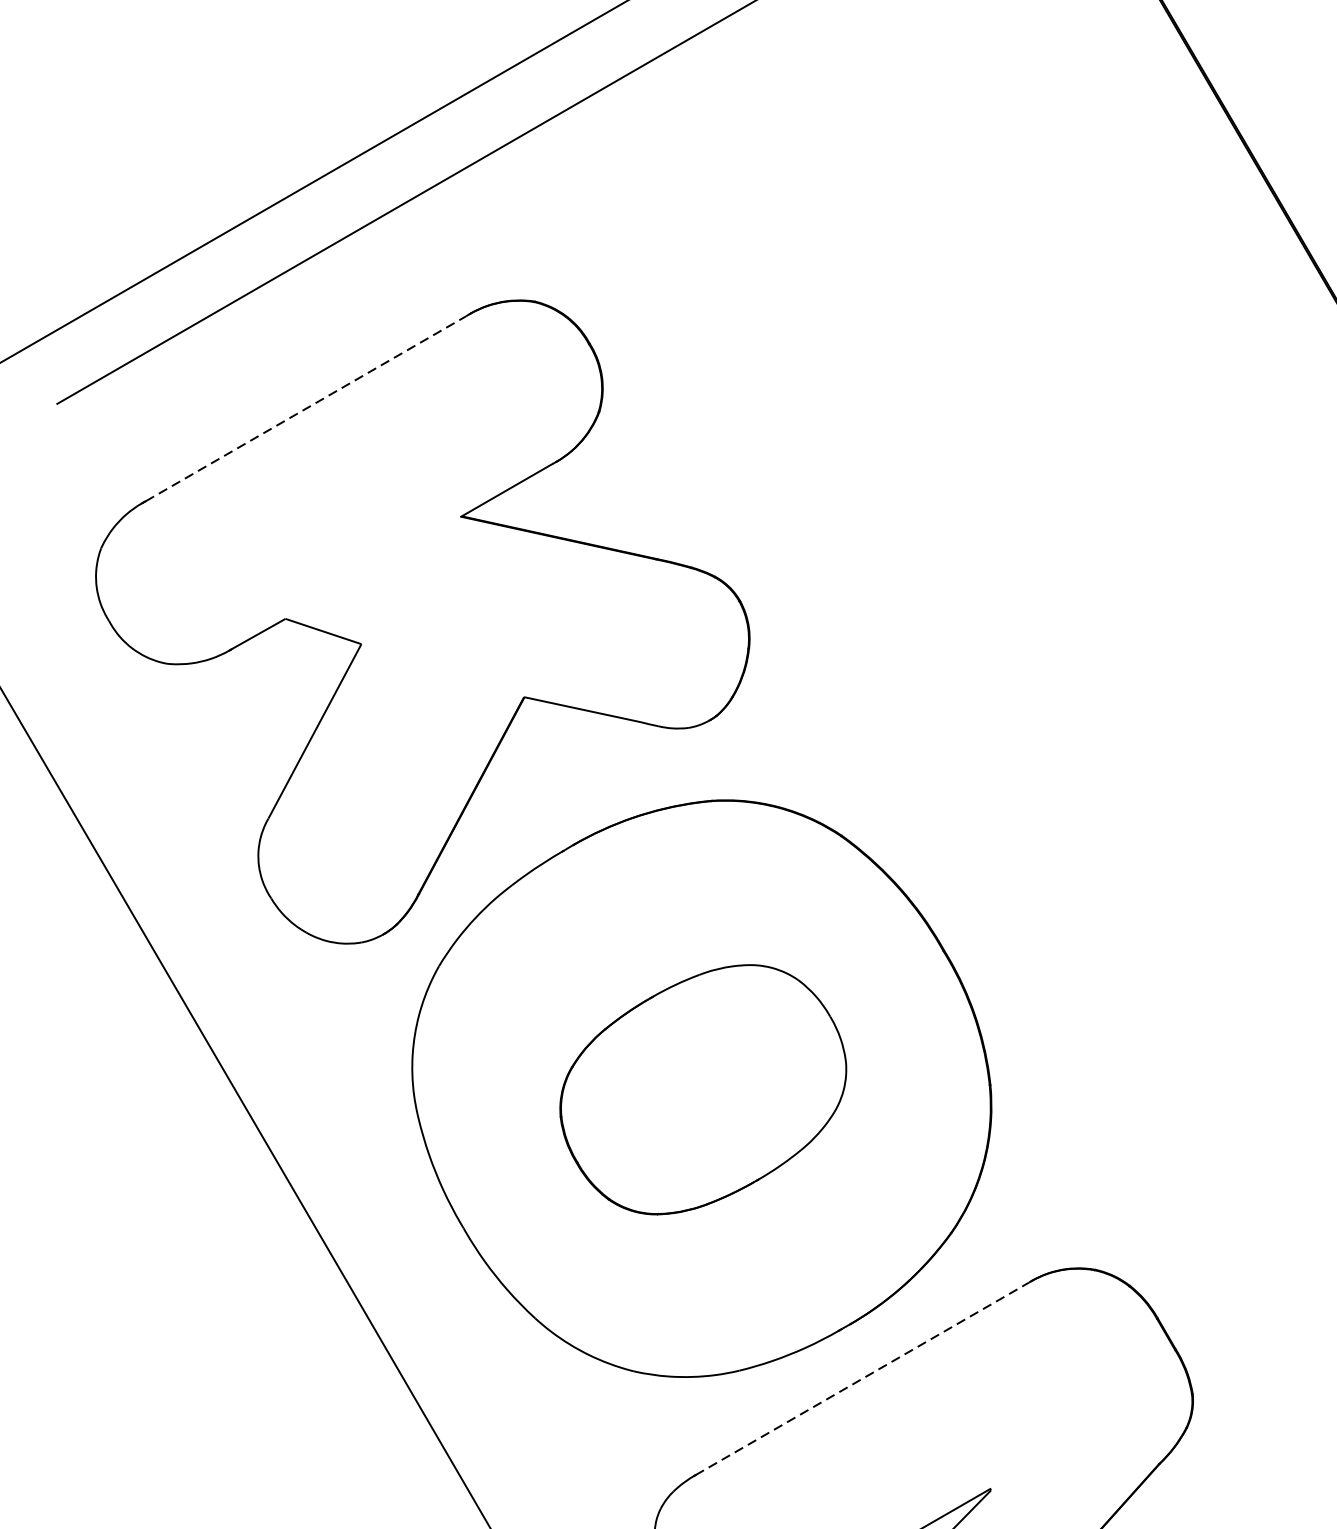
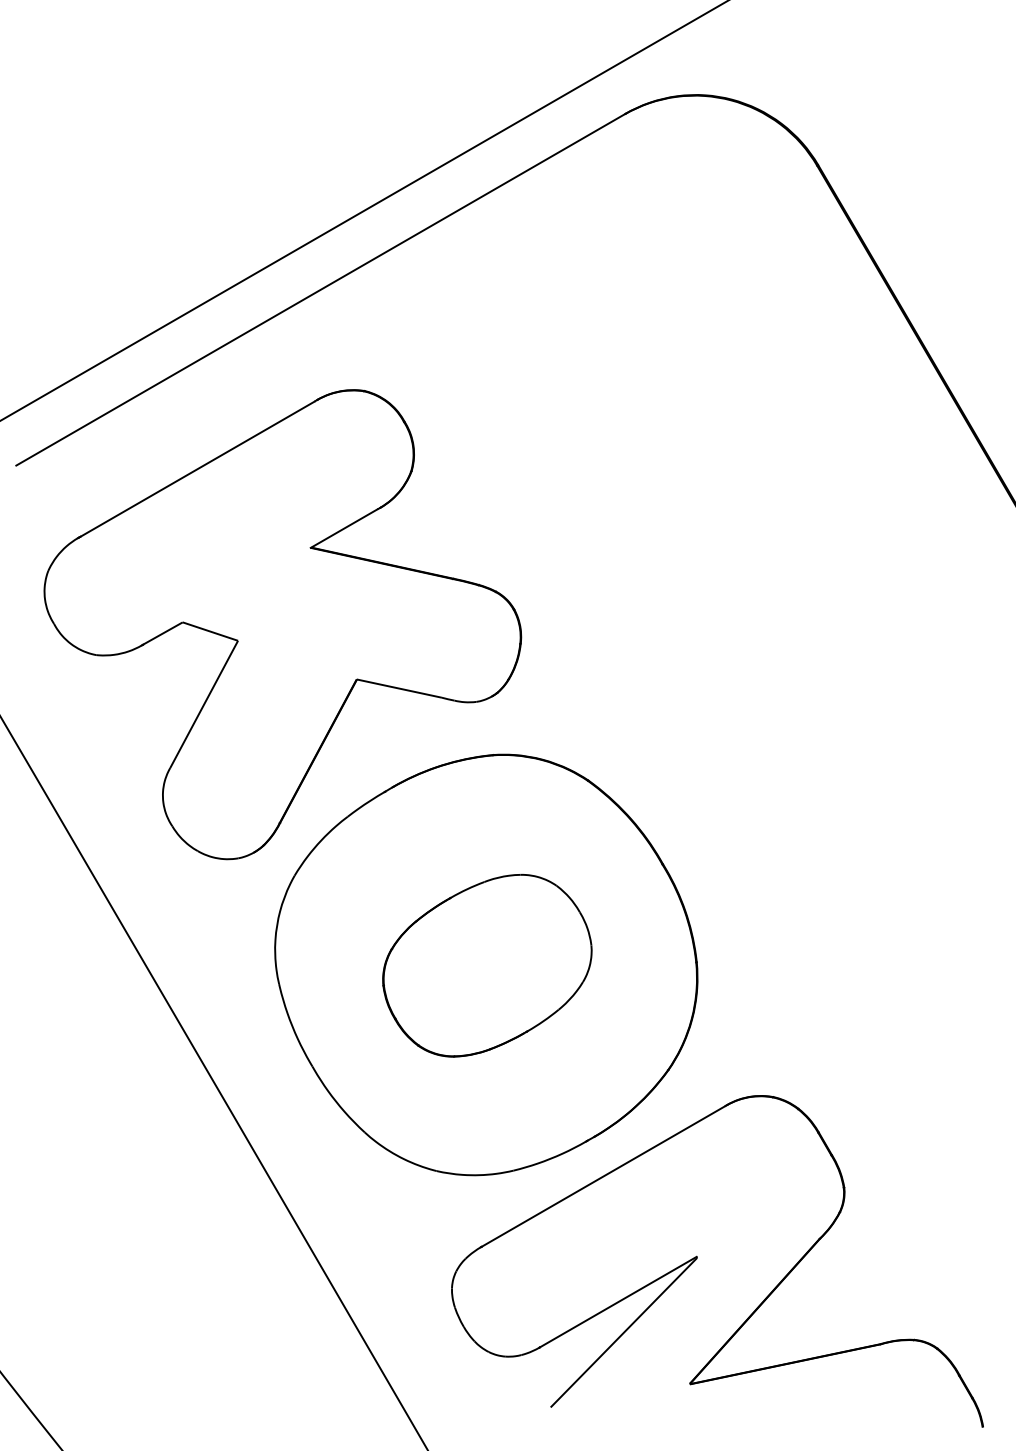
line: (305, 409) -> (197, 469), dashed -> solid
line: (862, 1378) -> (603, 1176), dashed -> solid

